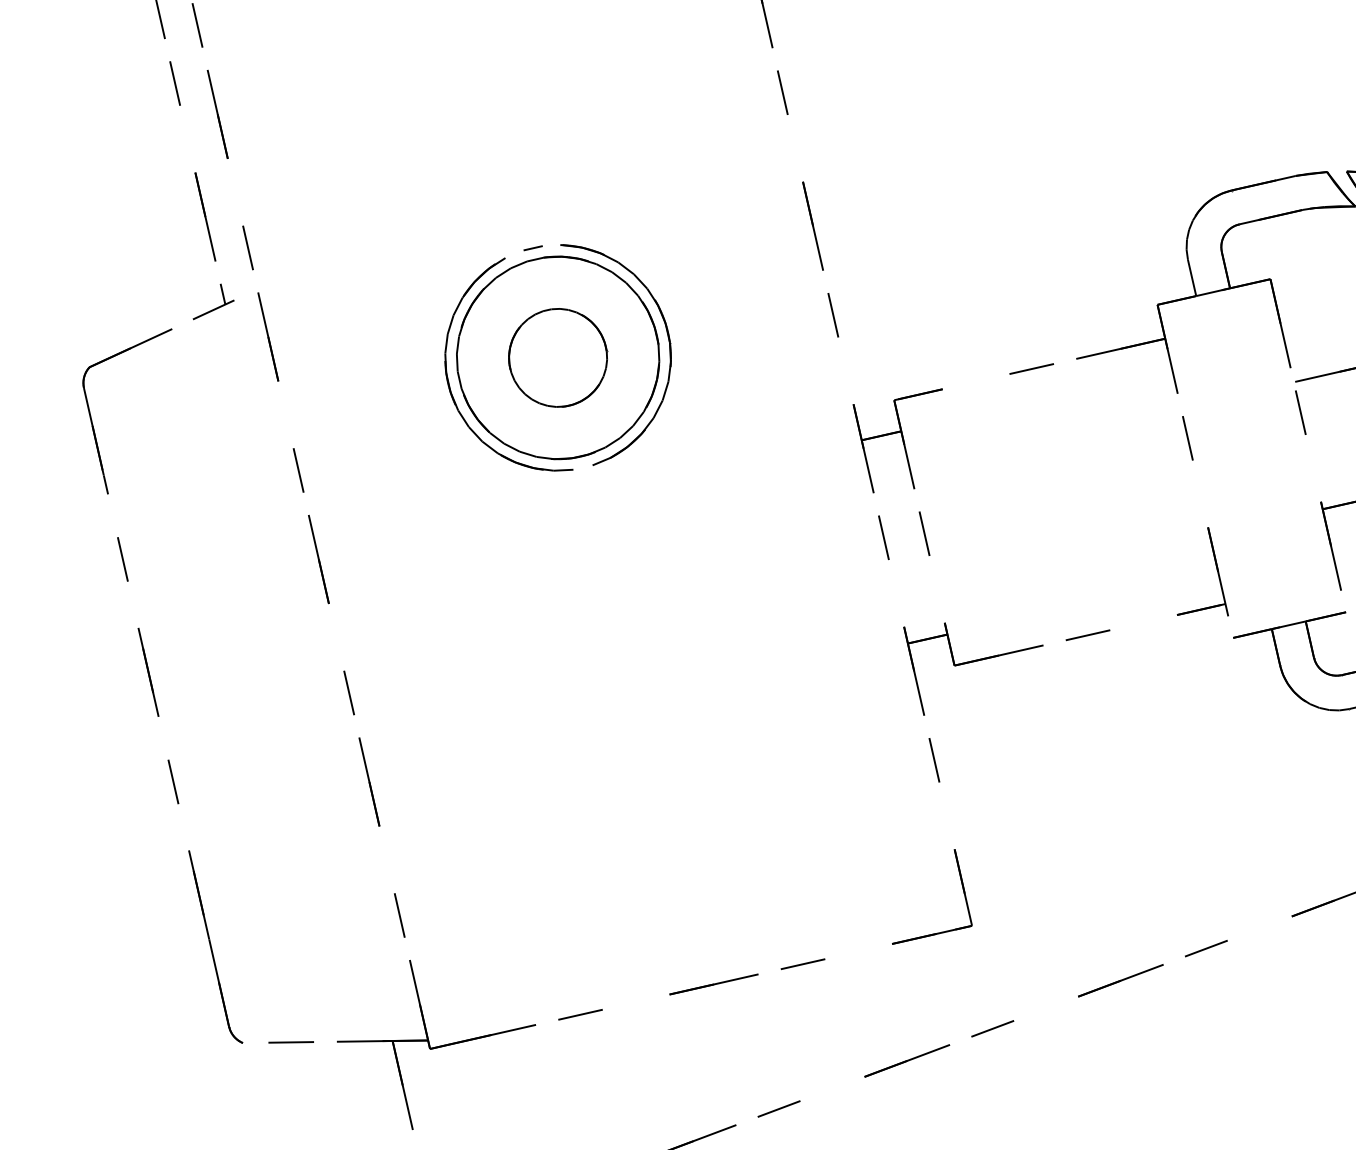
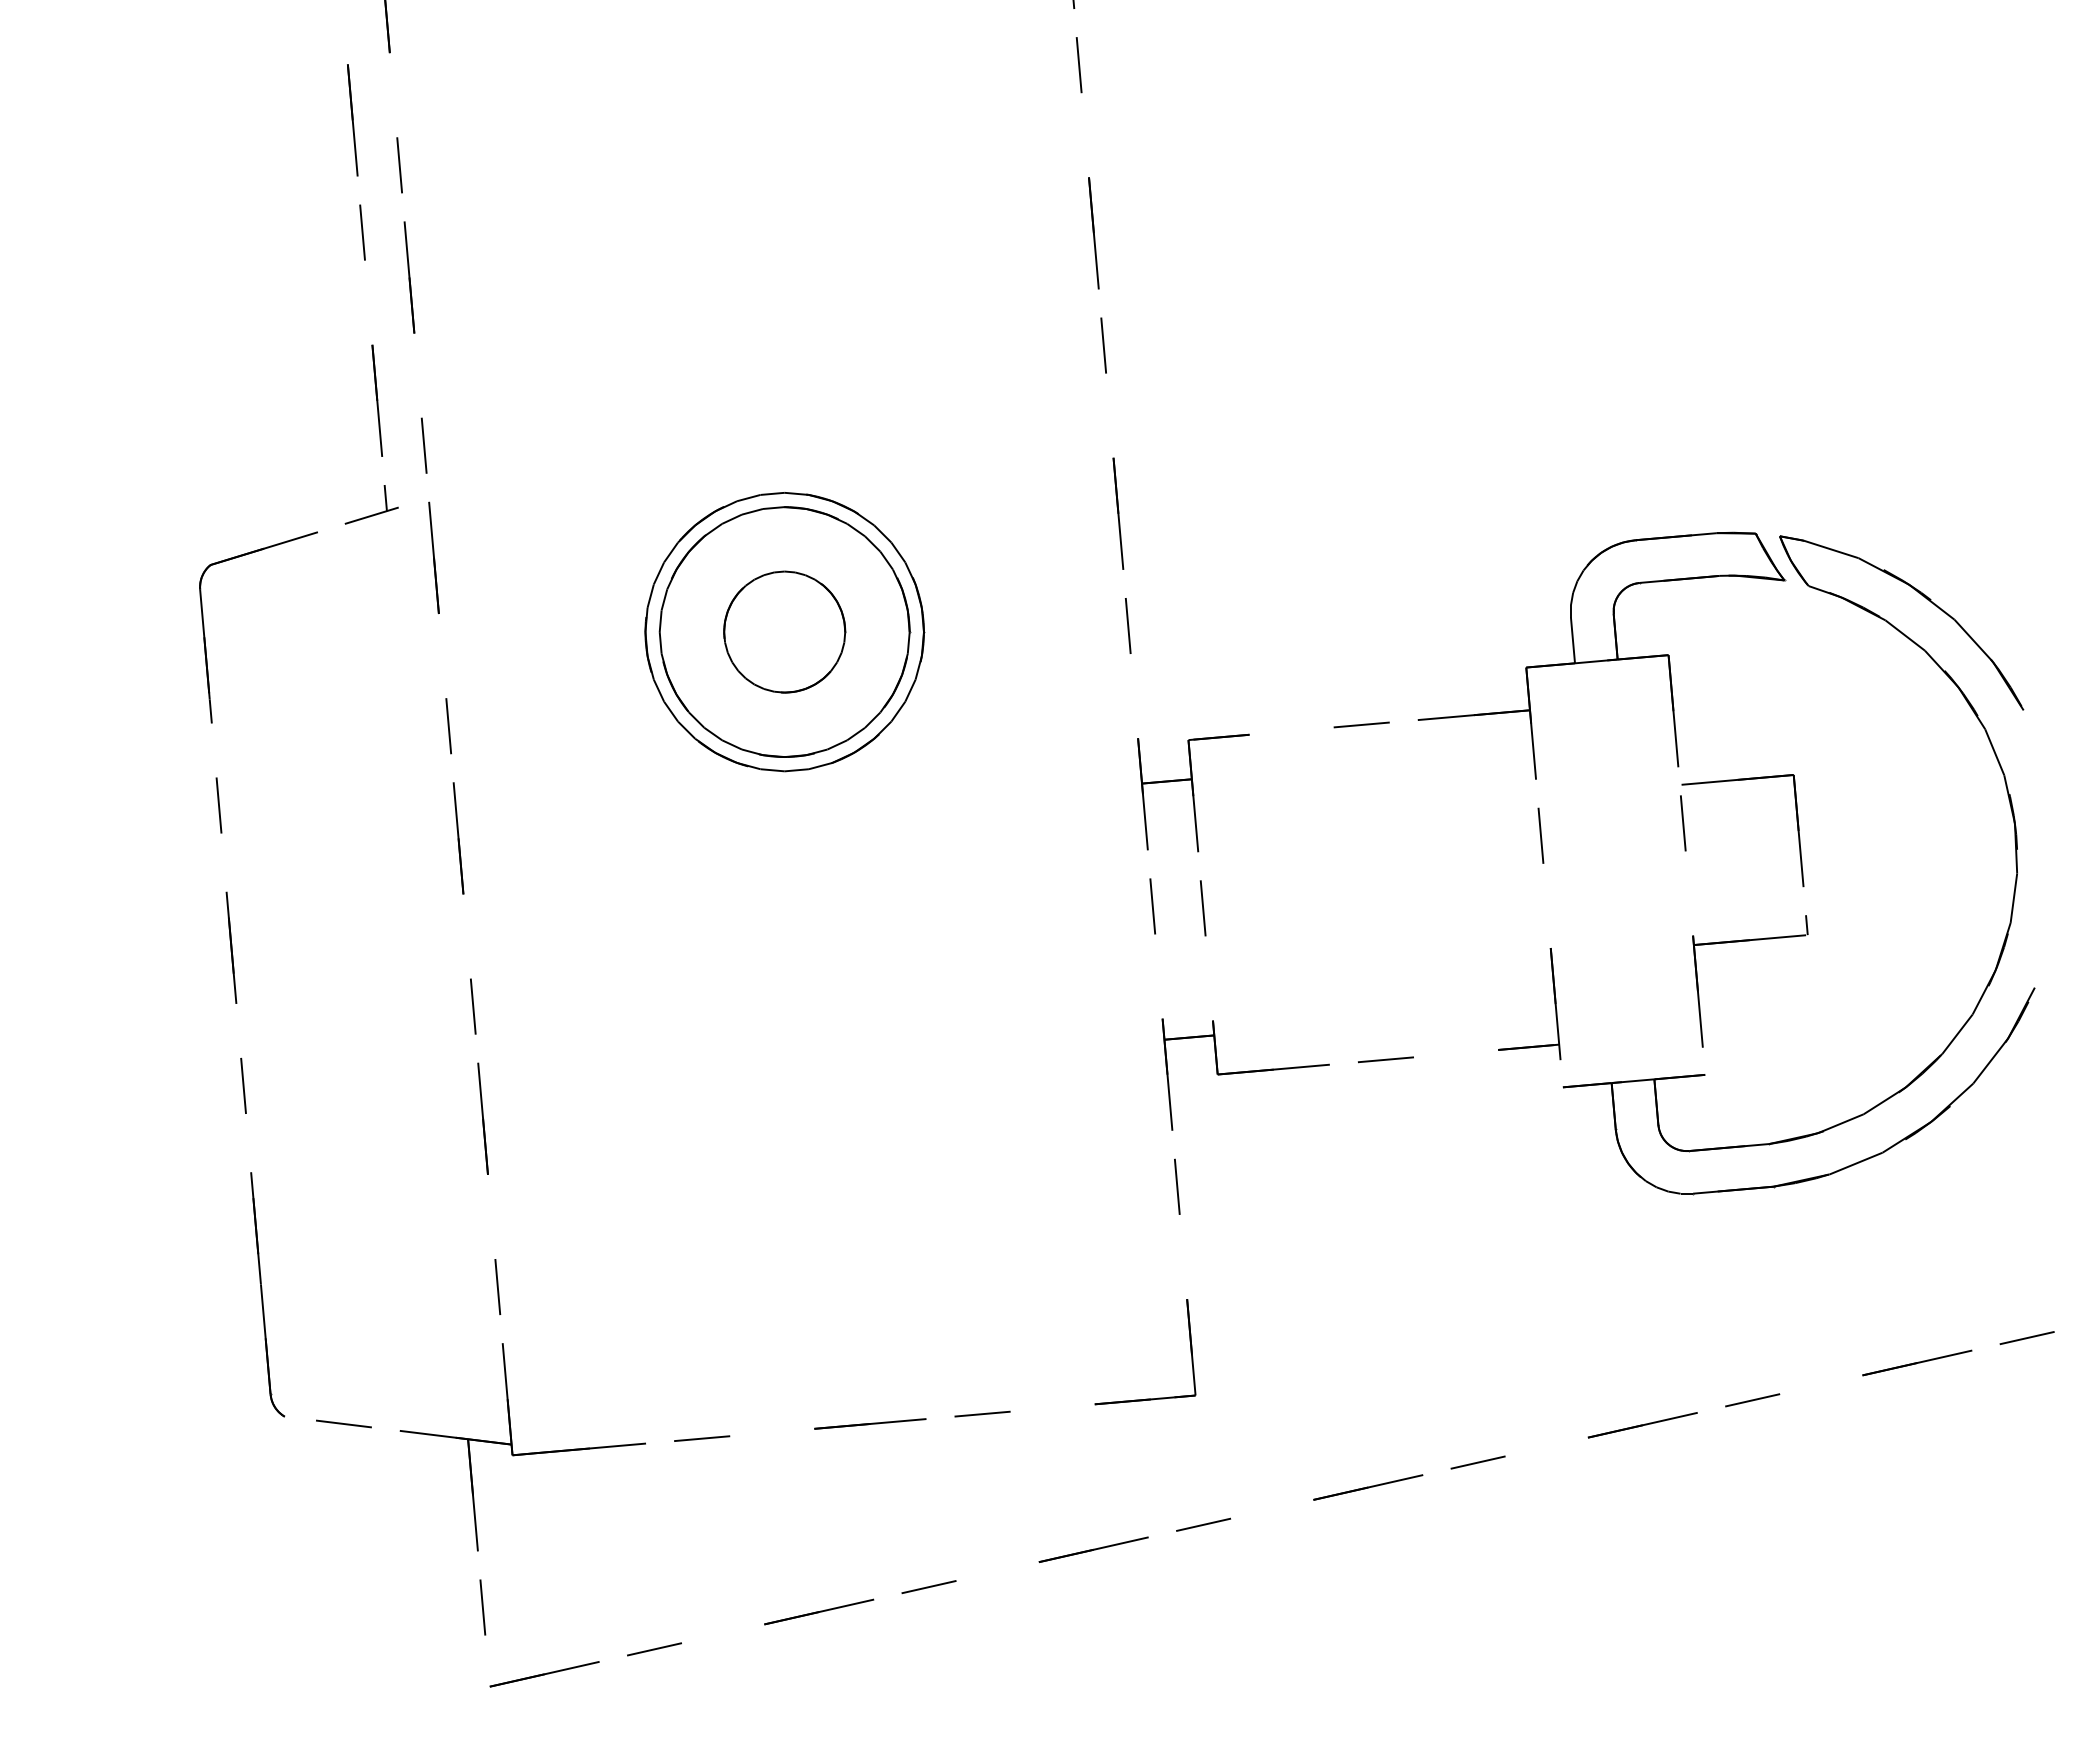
line: (552, 245) -> (796, 493), added
line: (514, 253) -> (748, 497), added
line: (582, 467) -> (796, 770), added

